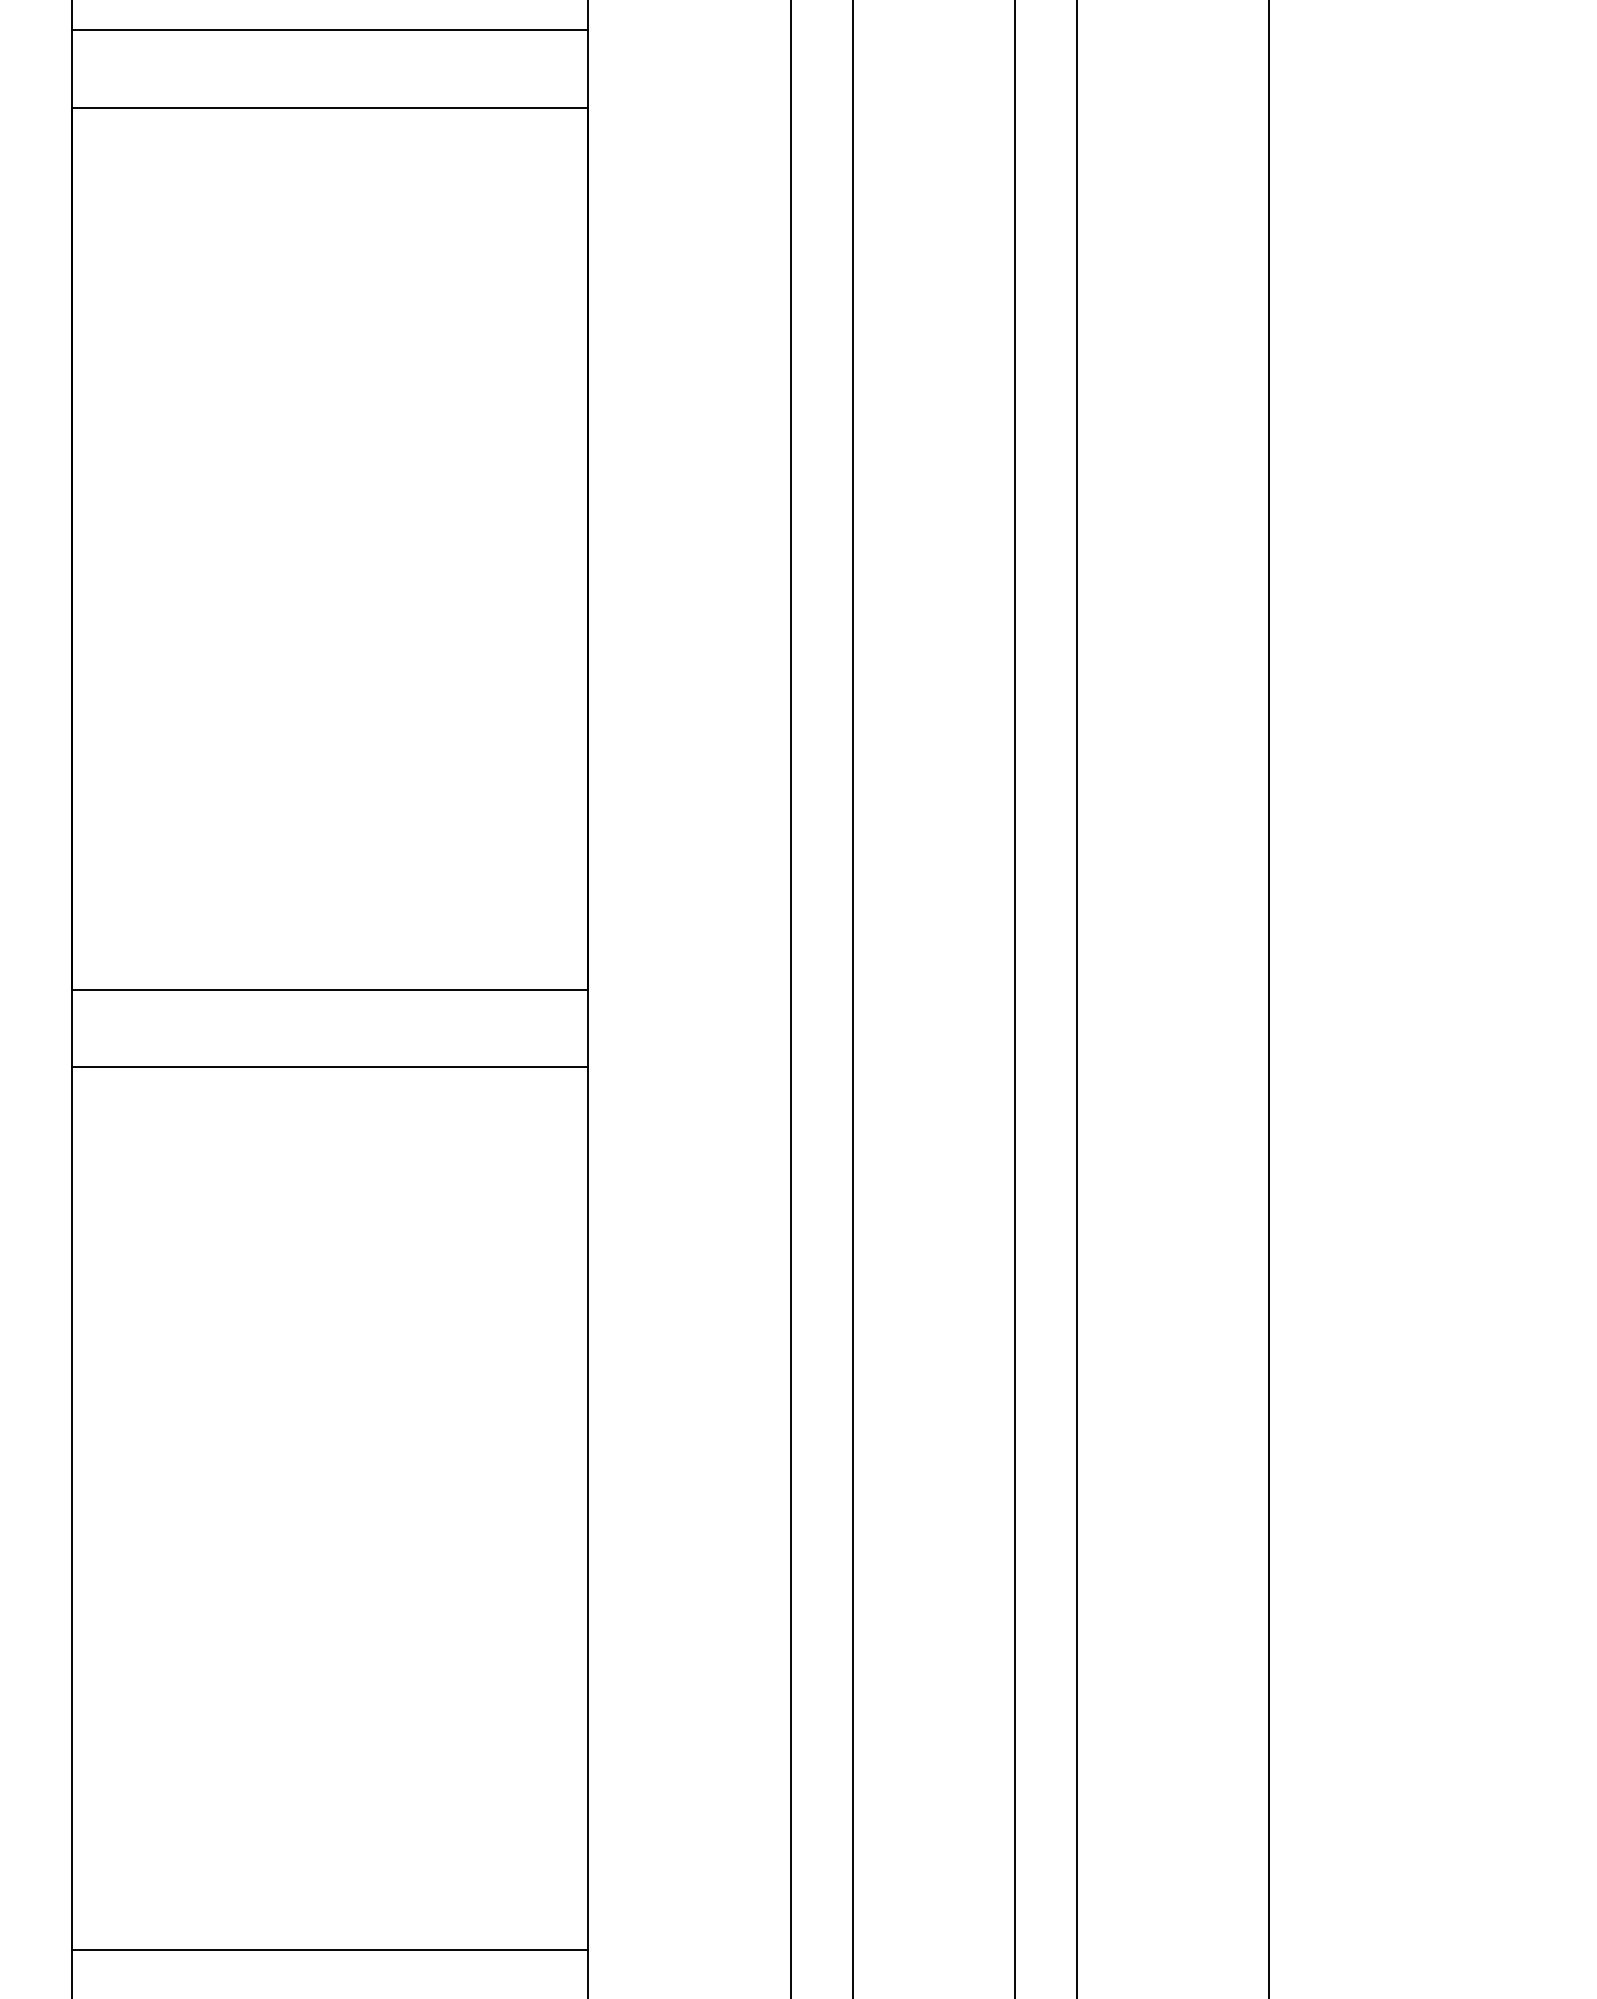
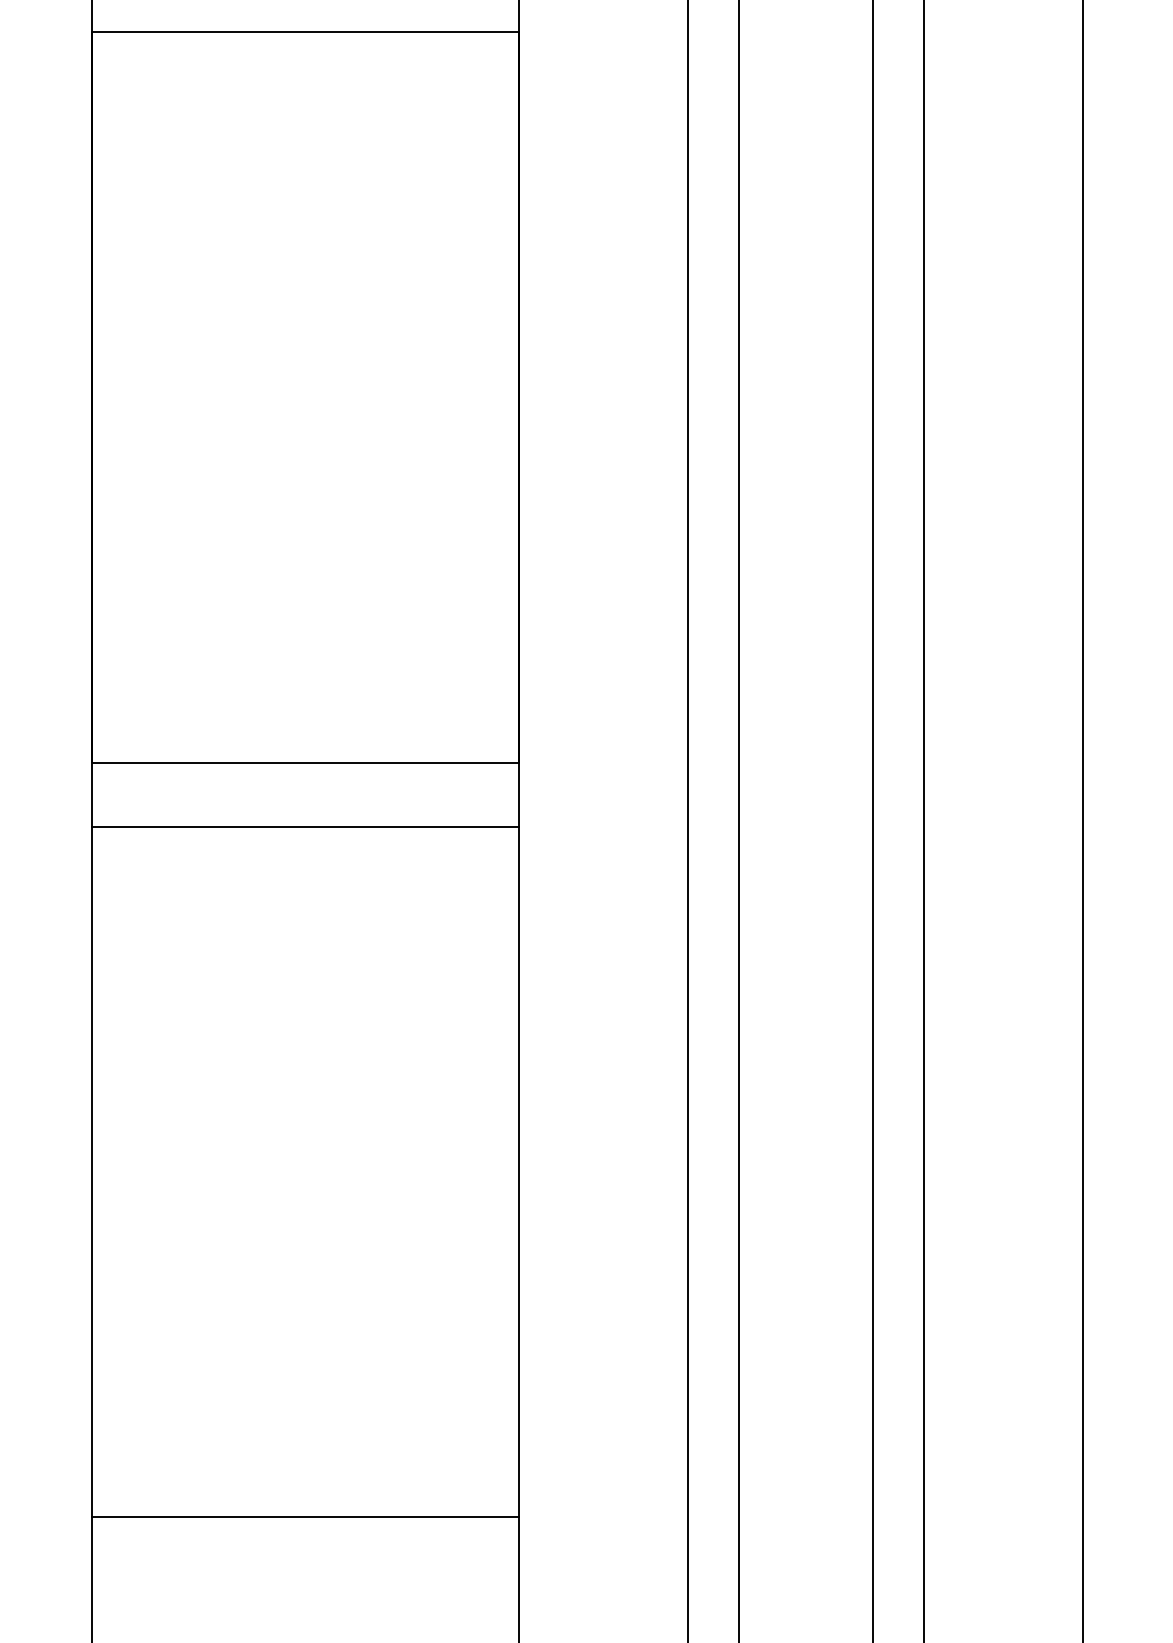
line: (329, 1949) -> (305, 1516), moved

